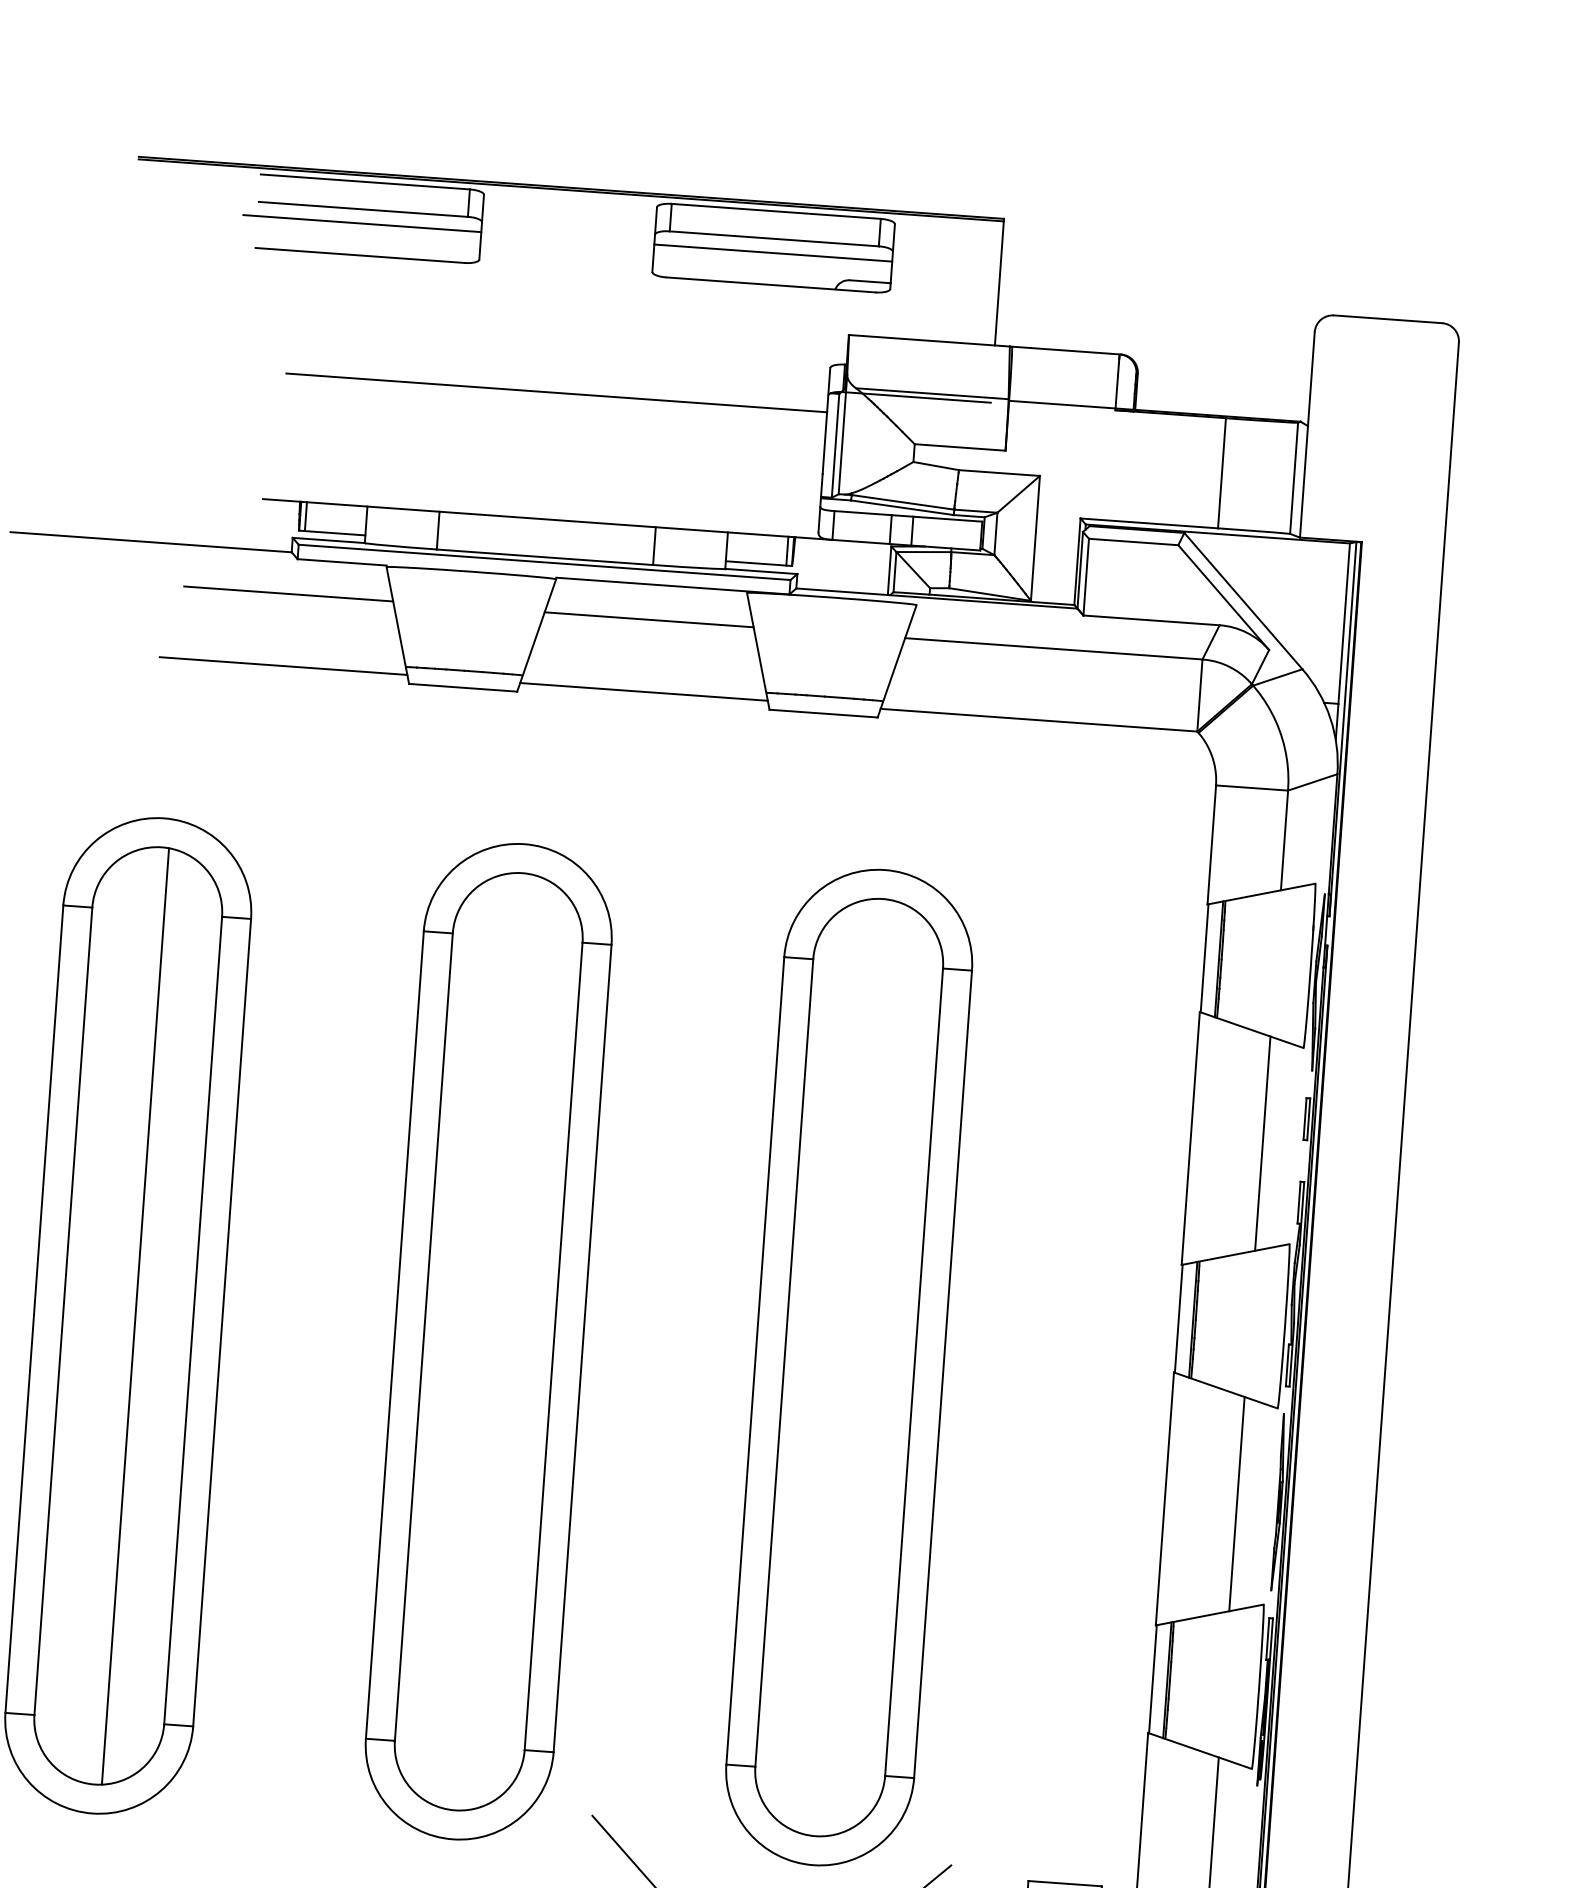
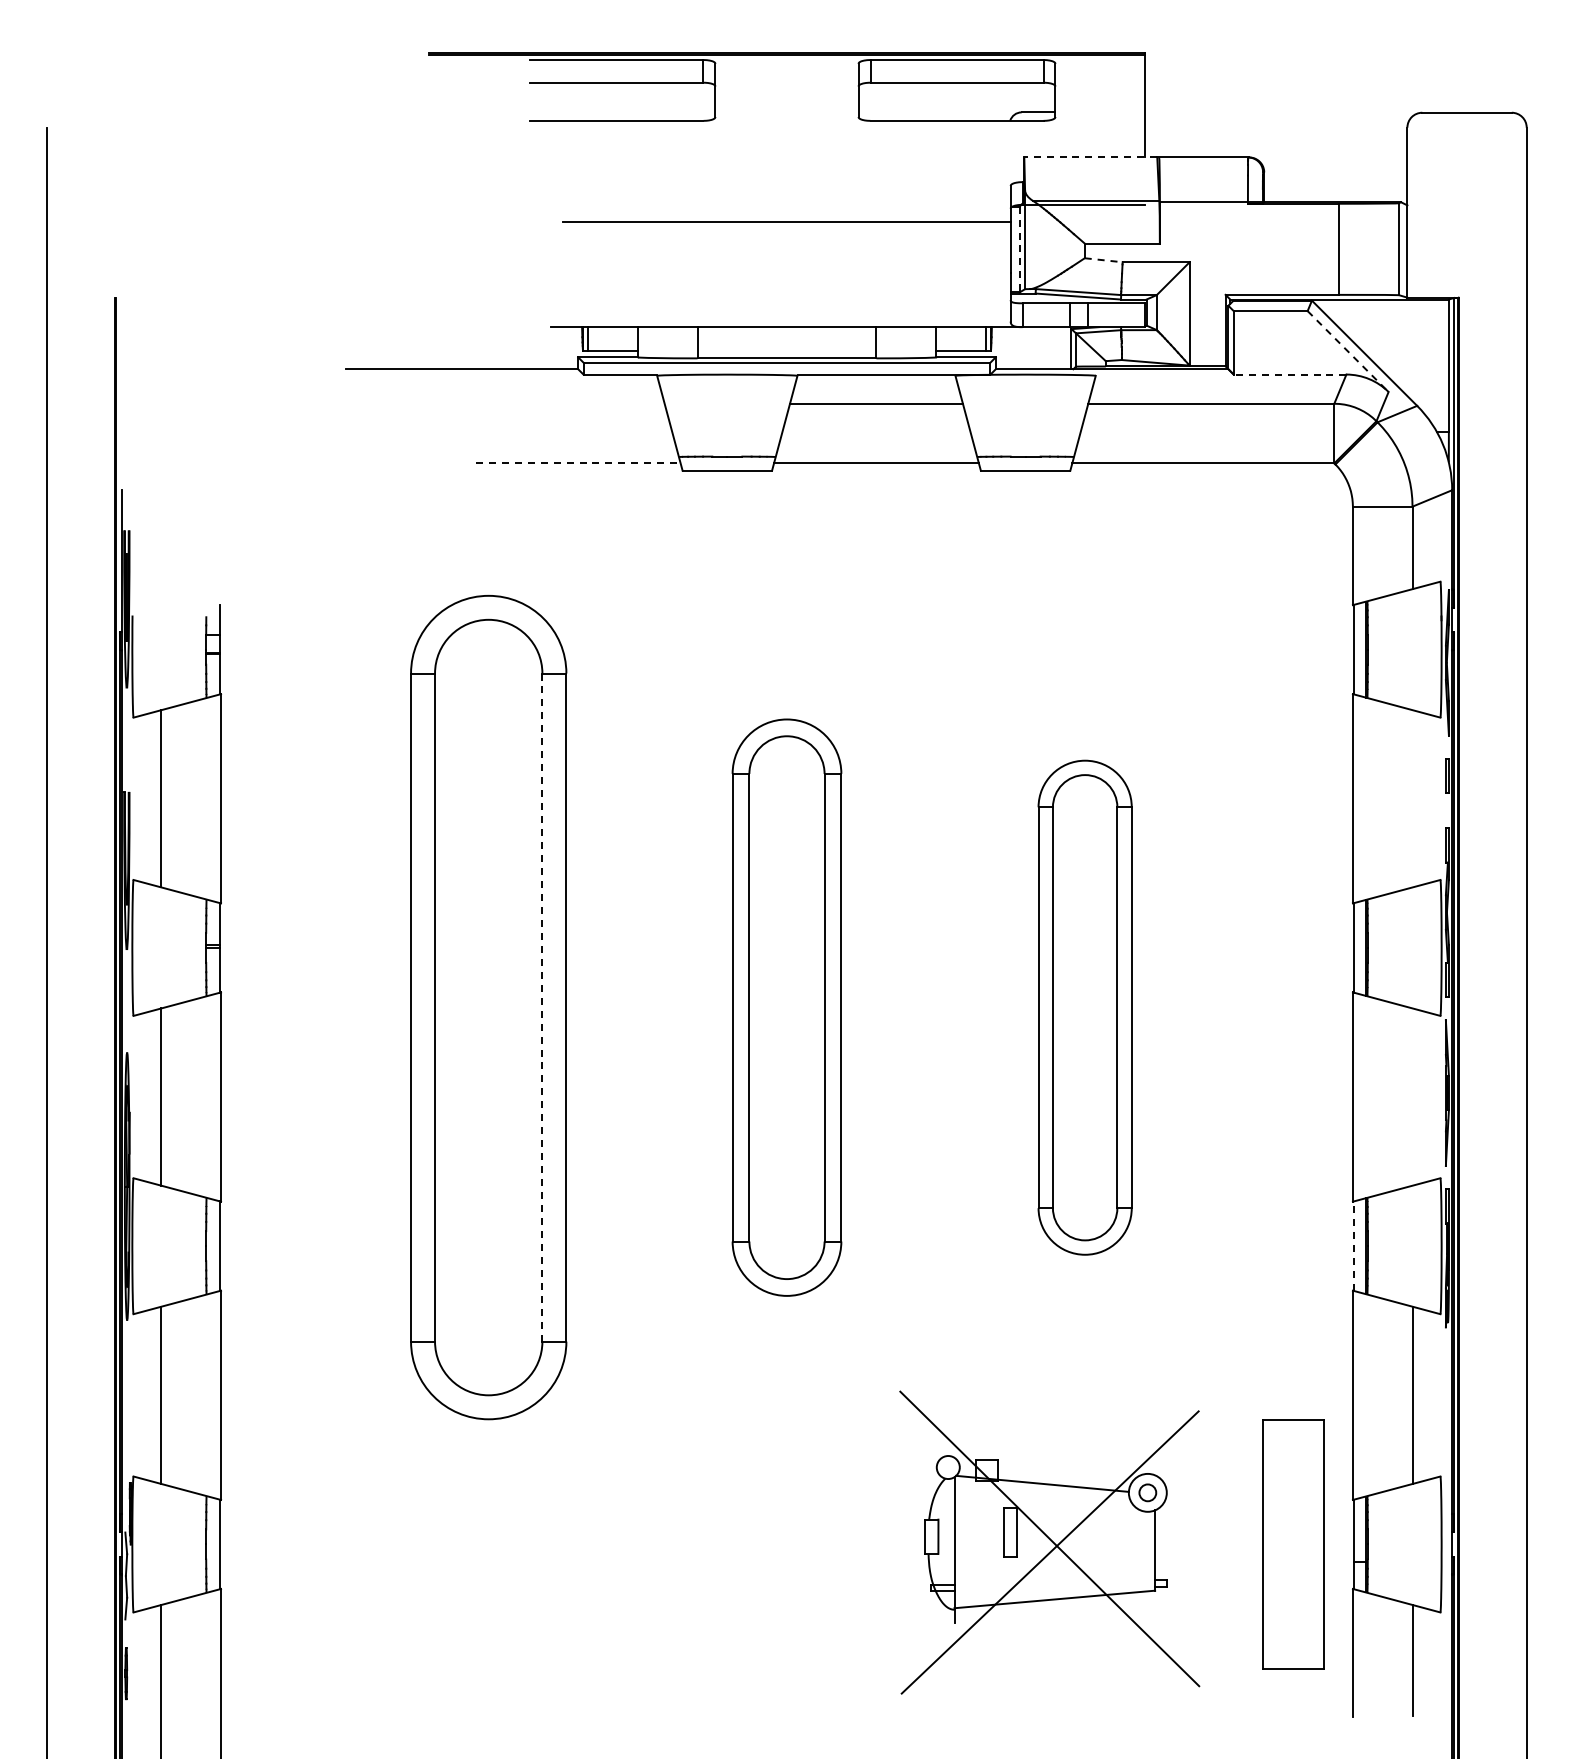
line: (361, 223) -> (616, 94), removed
line: (772, 253) -> (956, 94), removed
line: (929, 340) -> (1090, 157), solid -> dashed
line: (835, 445) -> (1019, 249), solid -> dashed
line: (937, 466) -> (1104, 260), solid -> dashed
line: (287, 593) -> (577, 403), removed
line: (1224, 597) -> (1348, 351), solid -> dashed
line: (1150, 620) -> (1289, 374), solid -> dashed
line: (283, 666) -> (578, 463), solid -> dashed
line: (1262, 1143) -> (1412, 798), removed
line: (135, 1316) -> (494, 1007), removed
line: (193, 1321) -> (542, 1008), solid -> dashed
part: (488, 1341) -> (786, 1007), size x0.7
part: (848, 1367) -> (1084, 1007), size x0.6
line: (1236, 1503) -> (1412, 1096), removed
line: (1152, 1679) -> (1353, 1246), solid -> dashed

